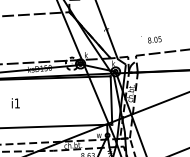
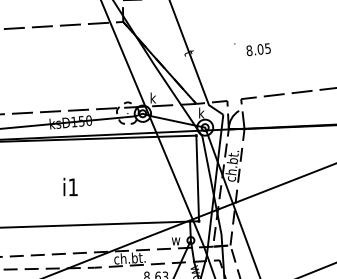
text: (151, 39) -> (252, 49), moved
text: (15, 103) -> (70, 187), moved

